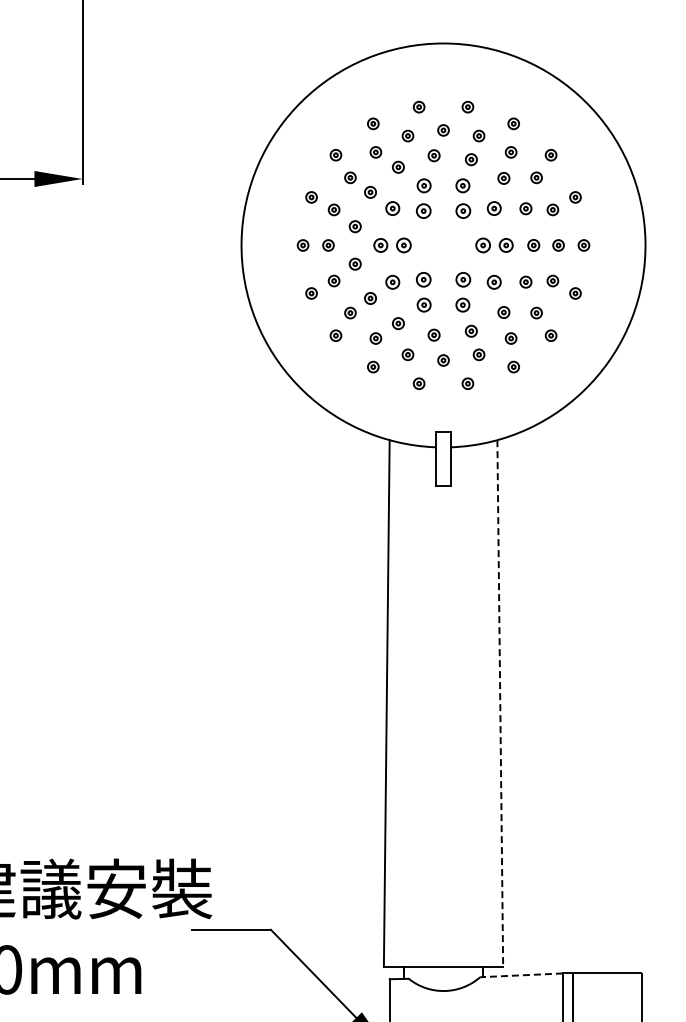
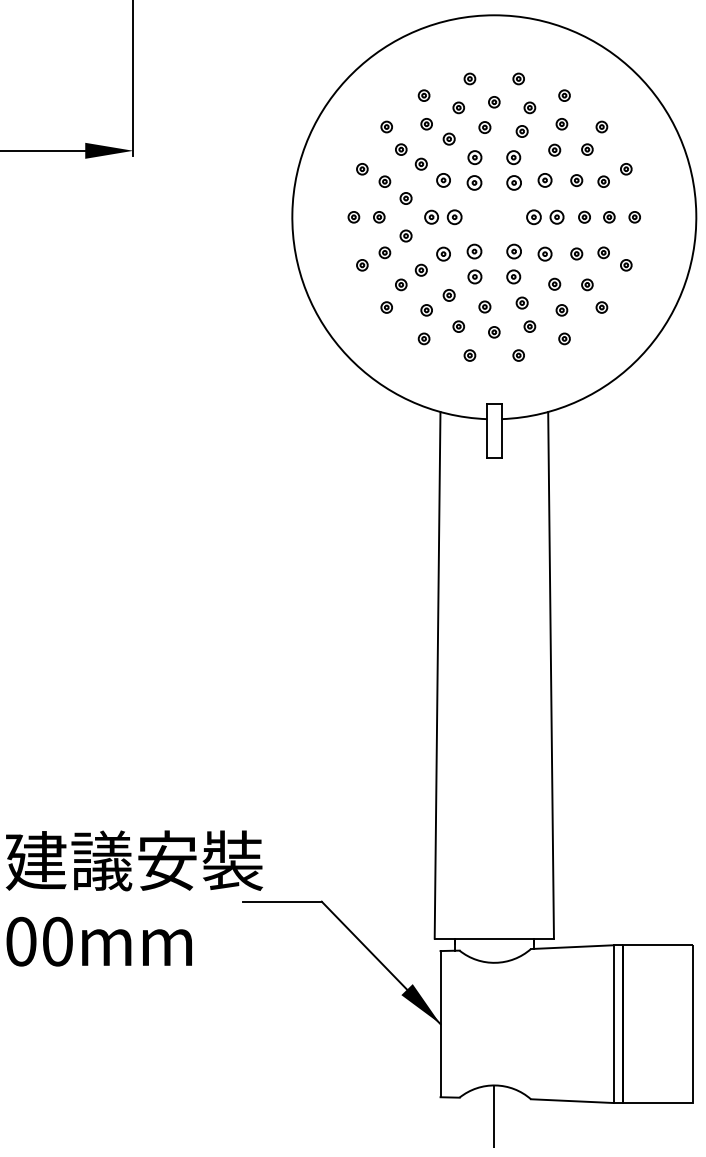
line: (500, 703) -> (551, 675), dashed -> solid
line: (520, 975) -> (571, 947), dashed -> solid

